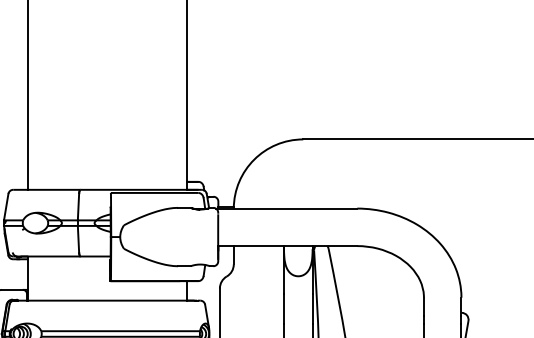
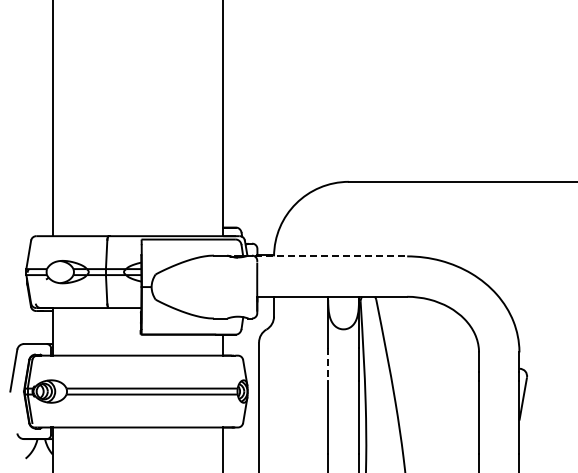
line: (287, 208) -> (331, 256), solid -> dashed
line: (283, 308) -> (327, 364), solid -> dashed

